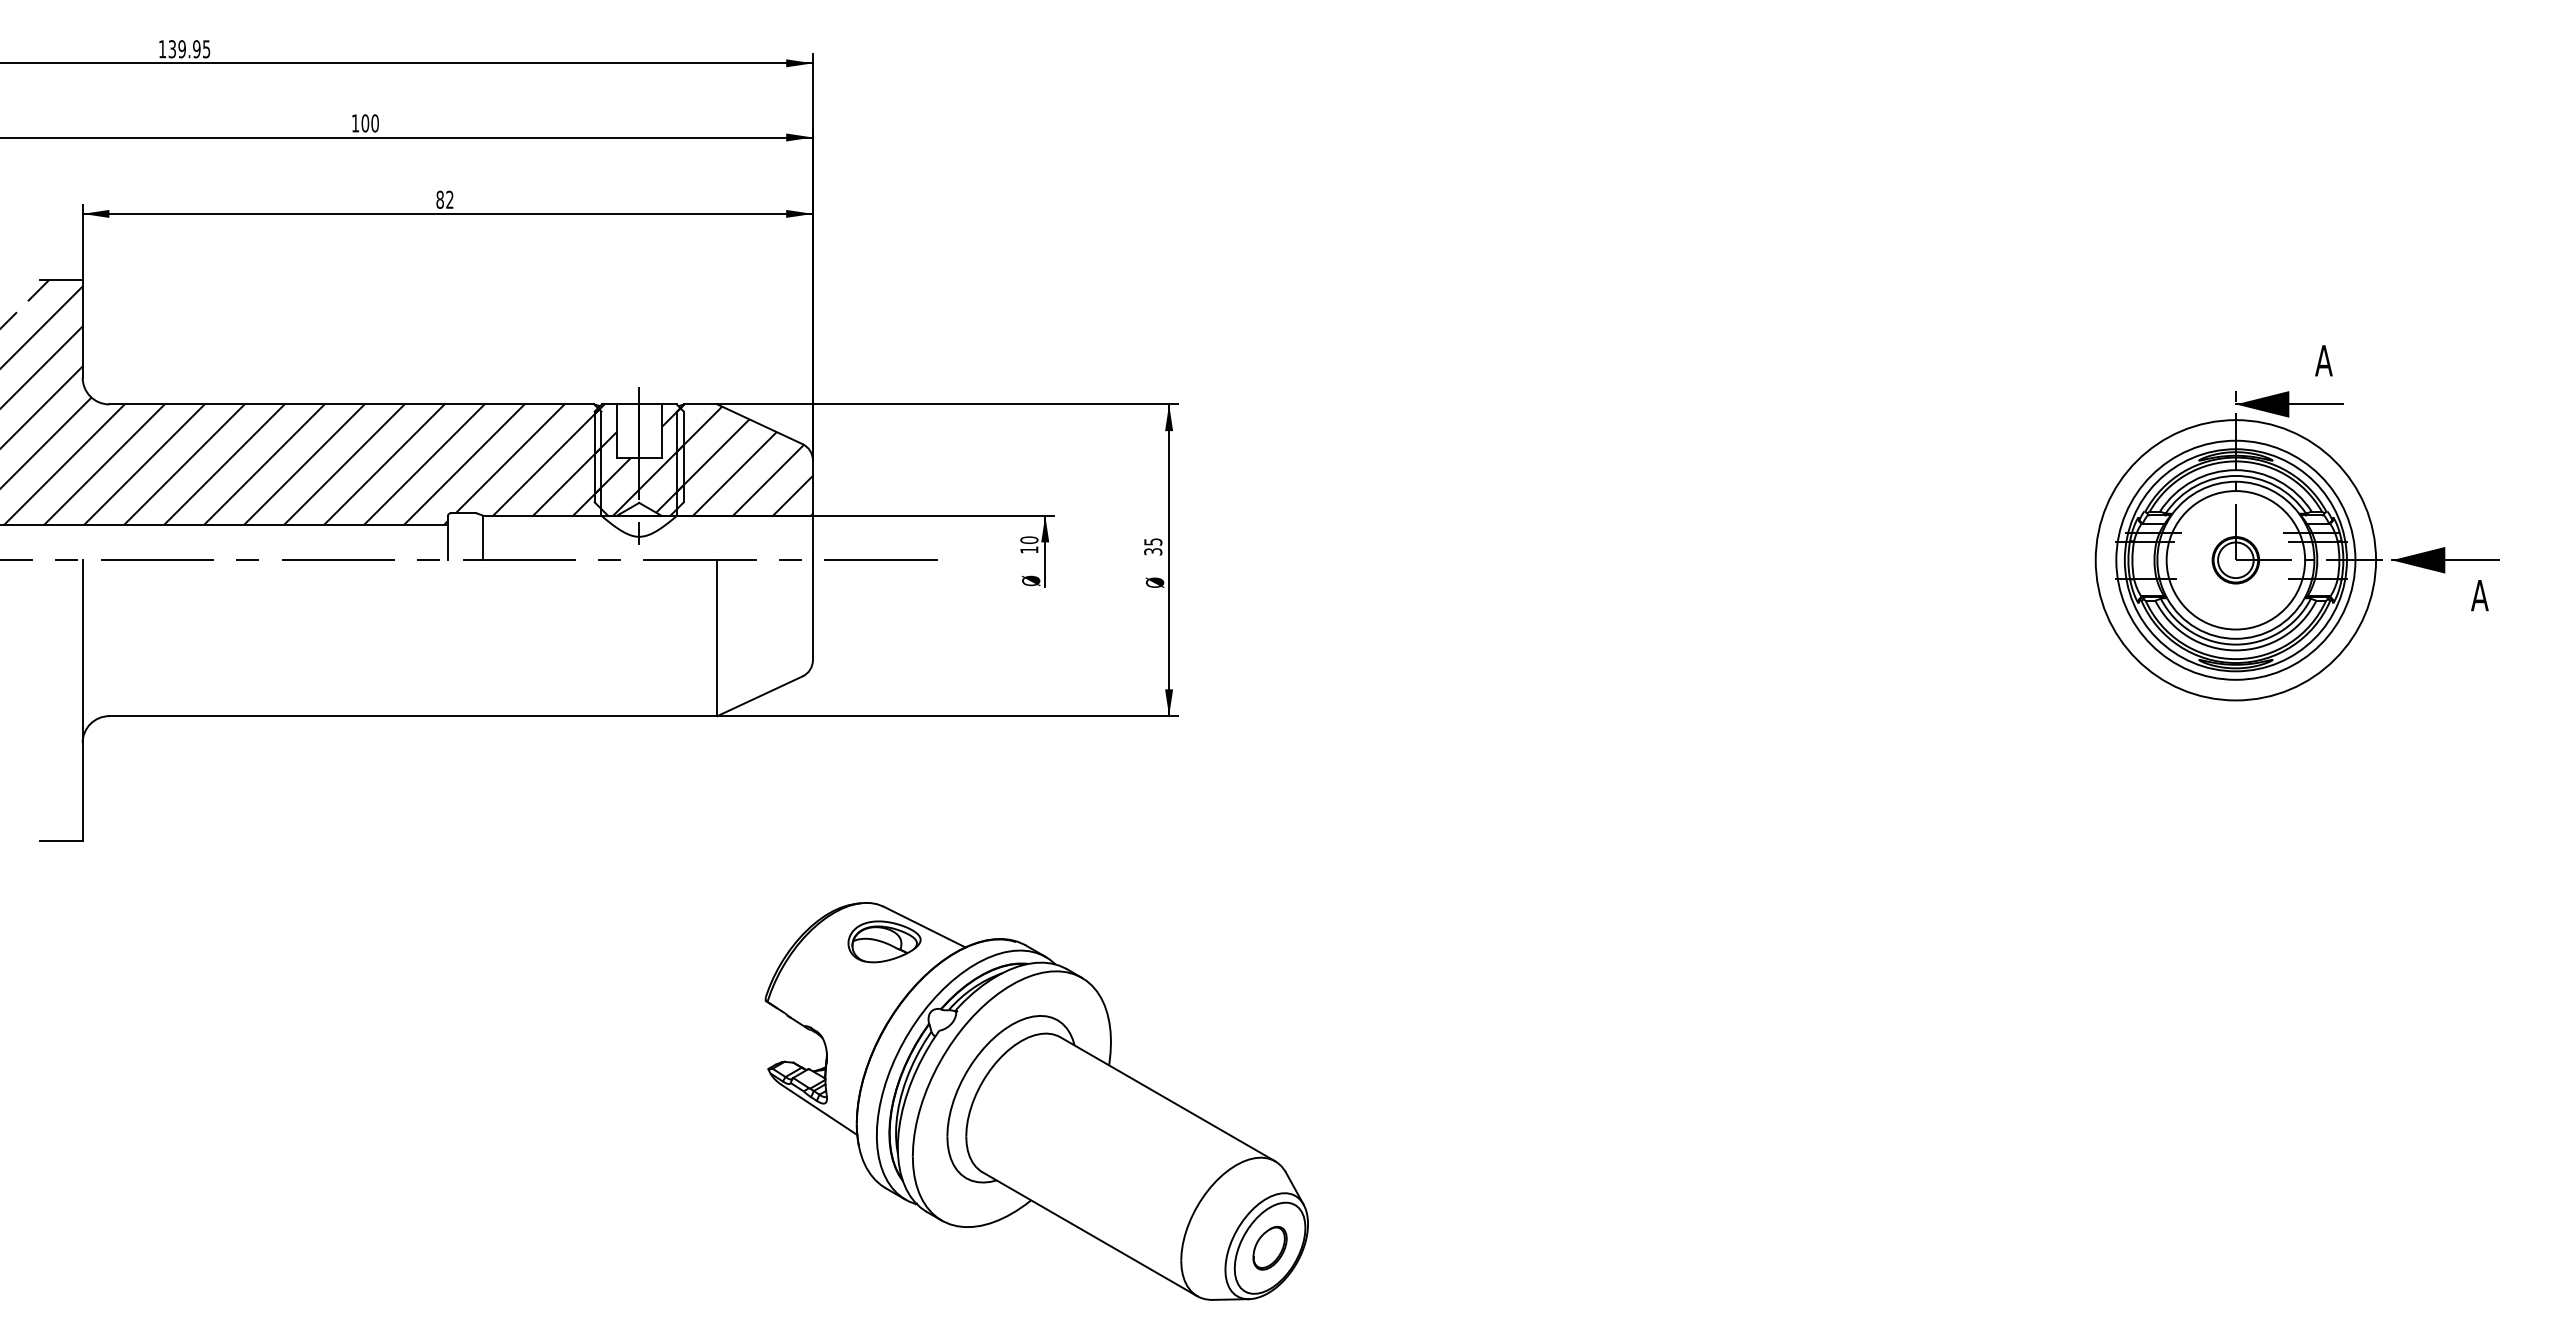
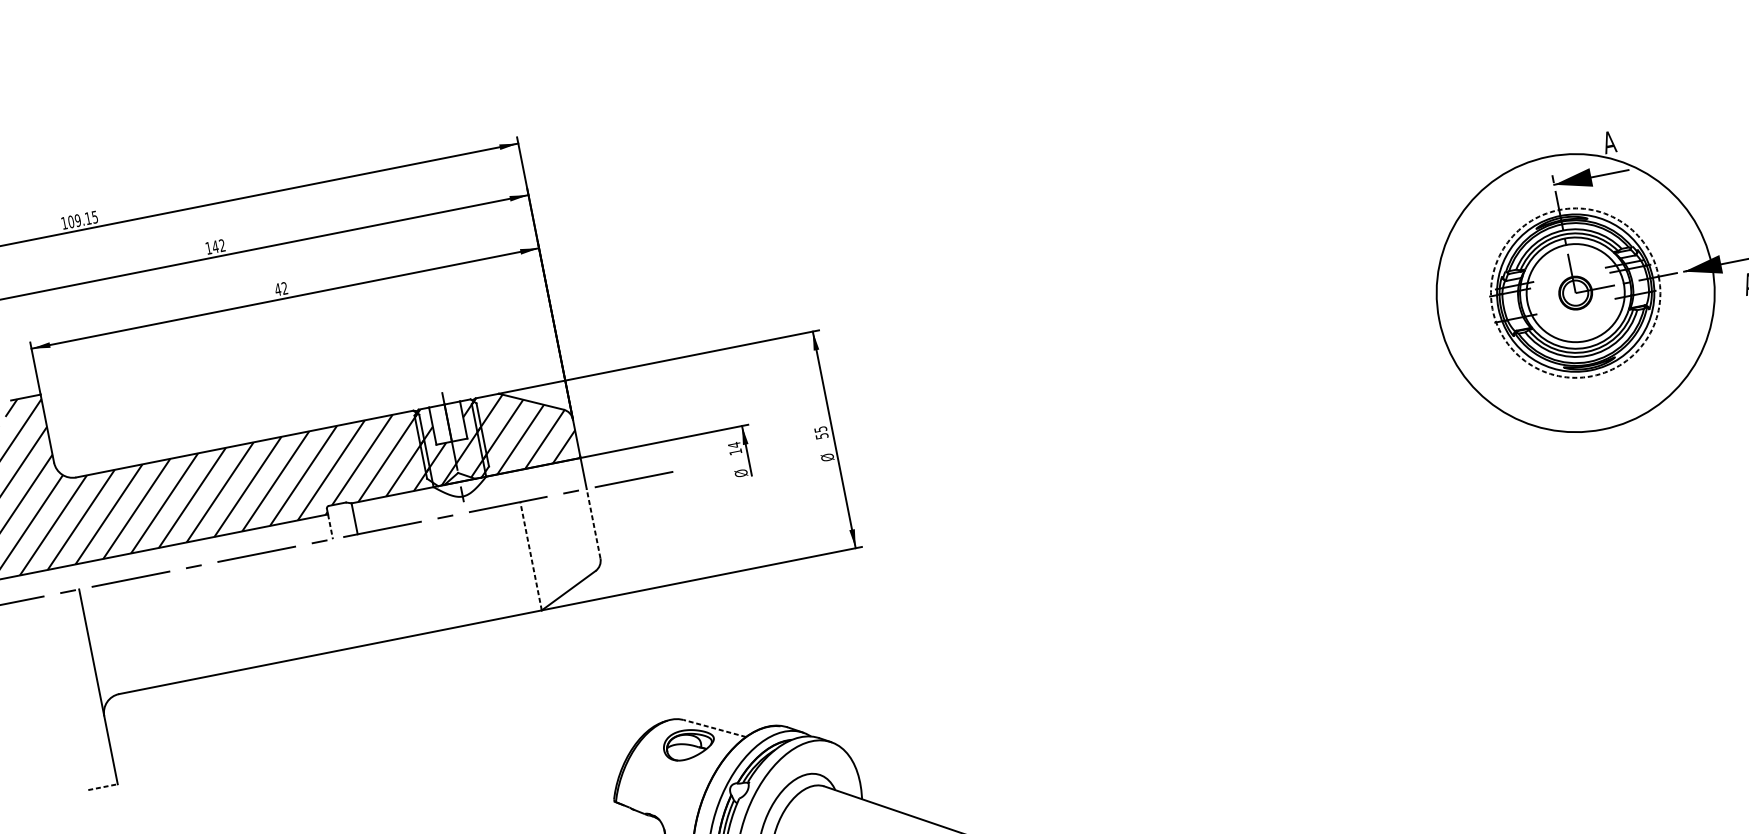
text: (184, 49) -> (79, 220), 139.95 -> 109.15
text: (369, 123) -> (218, 246), 100 -> 142
text: (440, 199) -> (278, 289), 82 -> 42
text: (1029, 540) -> (734, 445), 10 -> 14
line: (447, 542) -> (330, 526), solid -> dashed
text: (1152, 551) -> (821, 436), 35 -> 55
circle: (2235, 559) -> (1575, 292), solid -> dashed
circle: (2235, 560) -> (1575, 293), size x1.4
line: (812, 610) -> (593, 523), solid -> dashed
line: (717, 638) -> (531, 556), solid -> dashed
line: (61, 840) -> (103, 787), solid -> dashed
line: (924, 927) -> (714, 728), solid -> dashed

